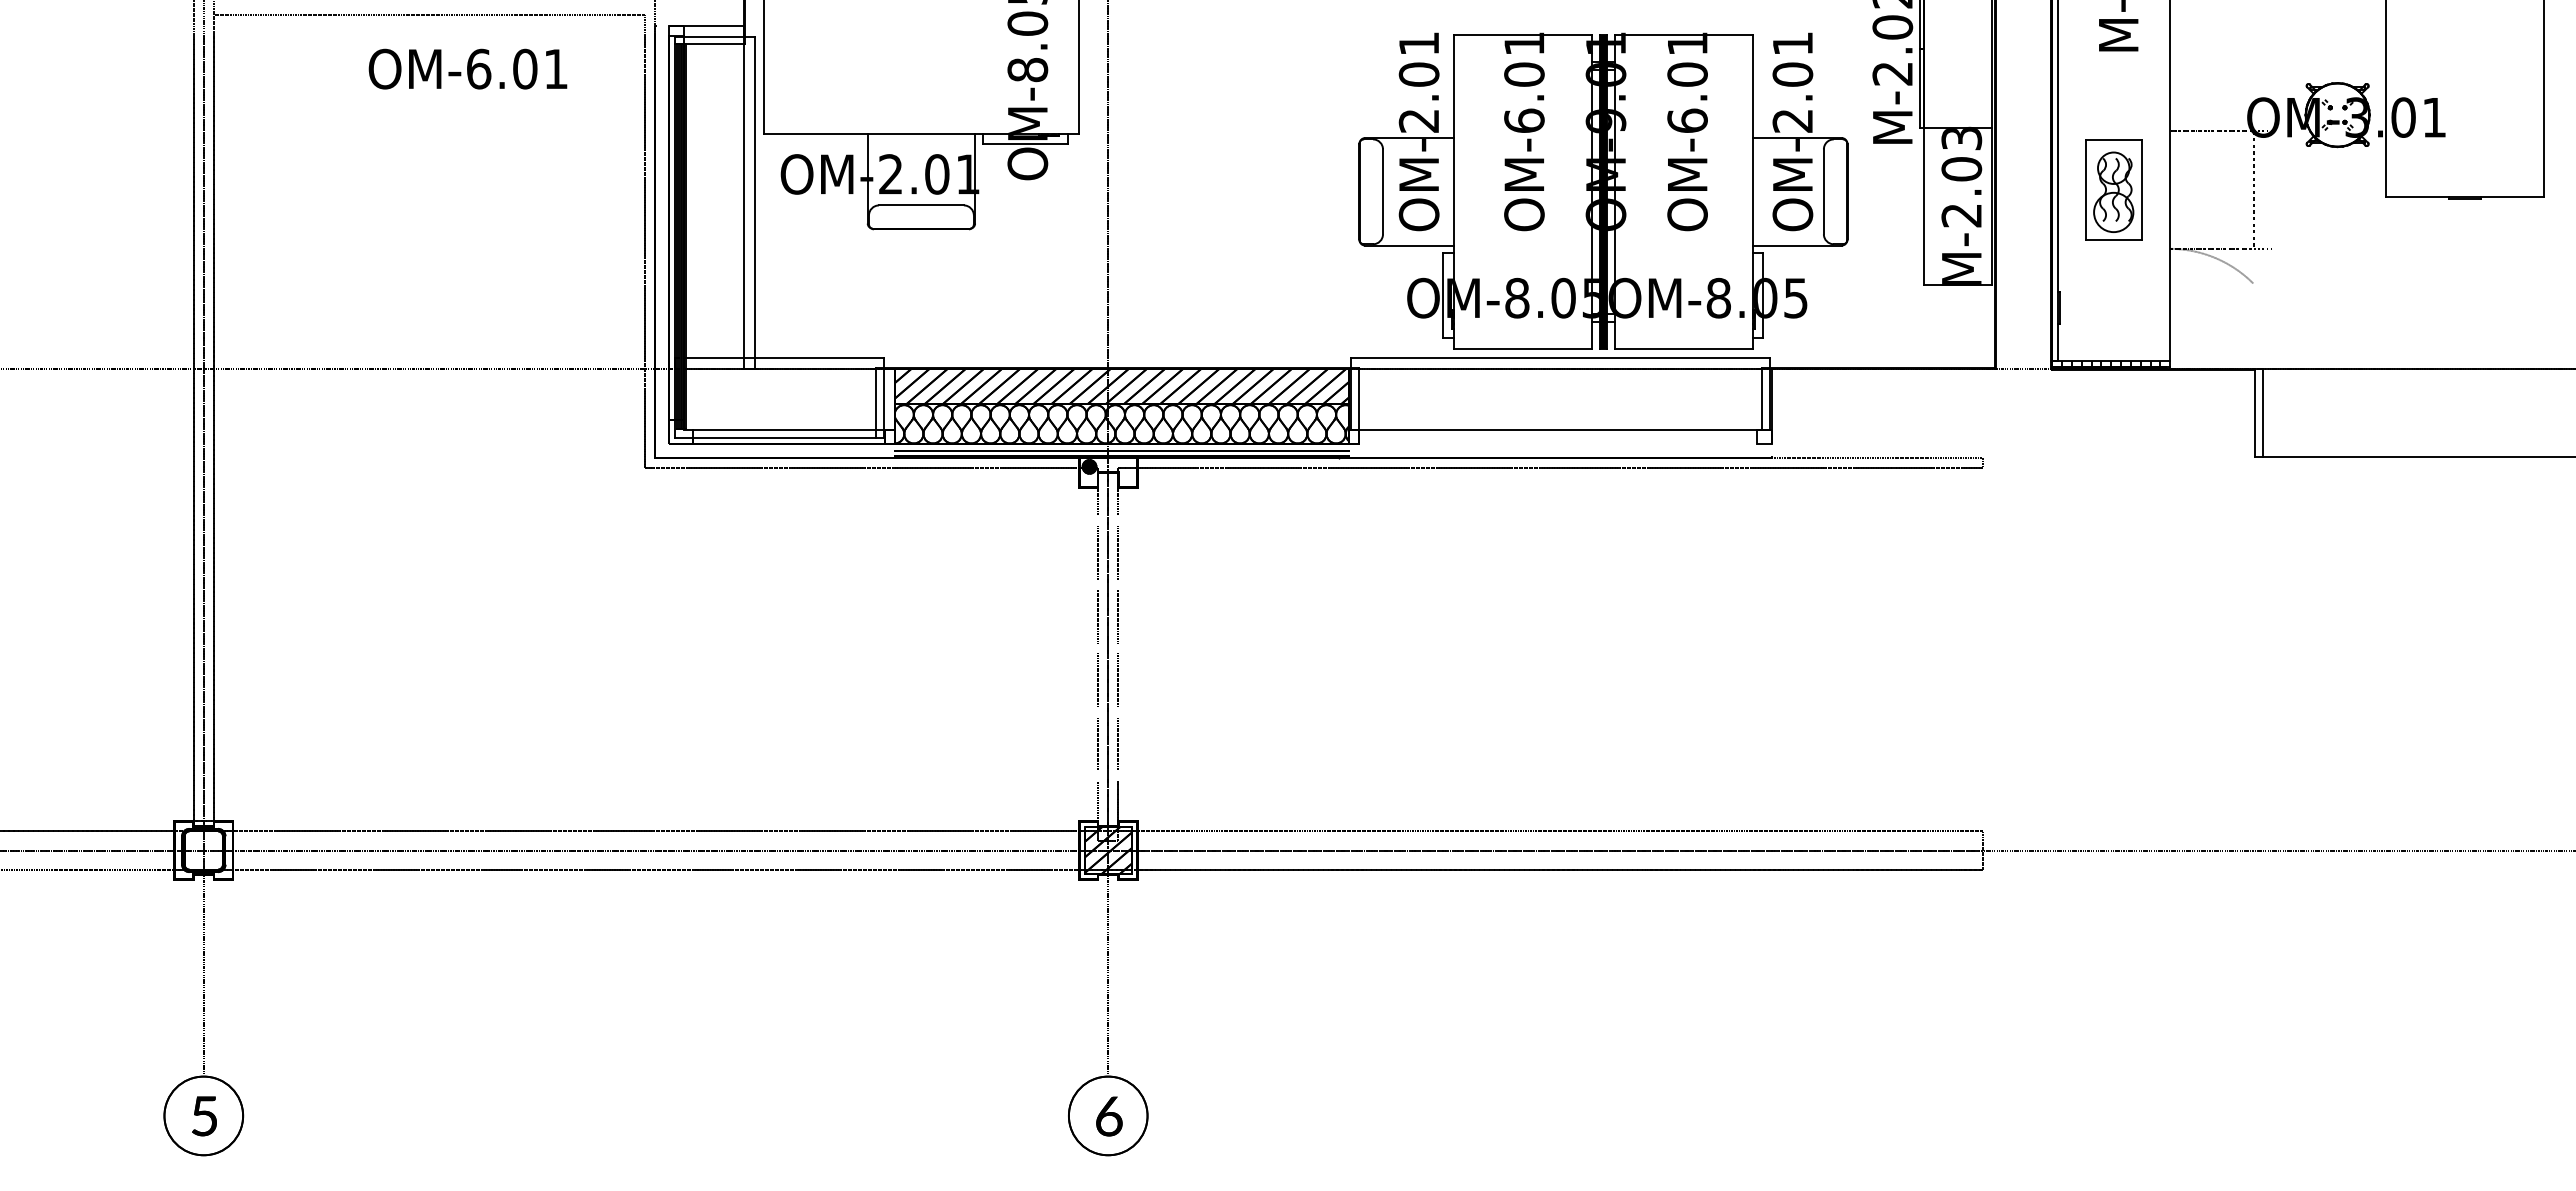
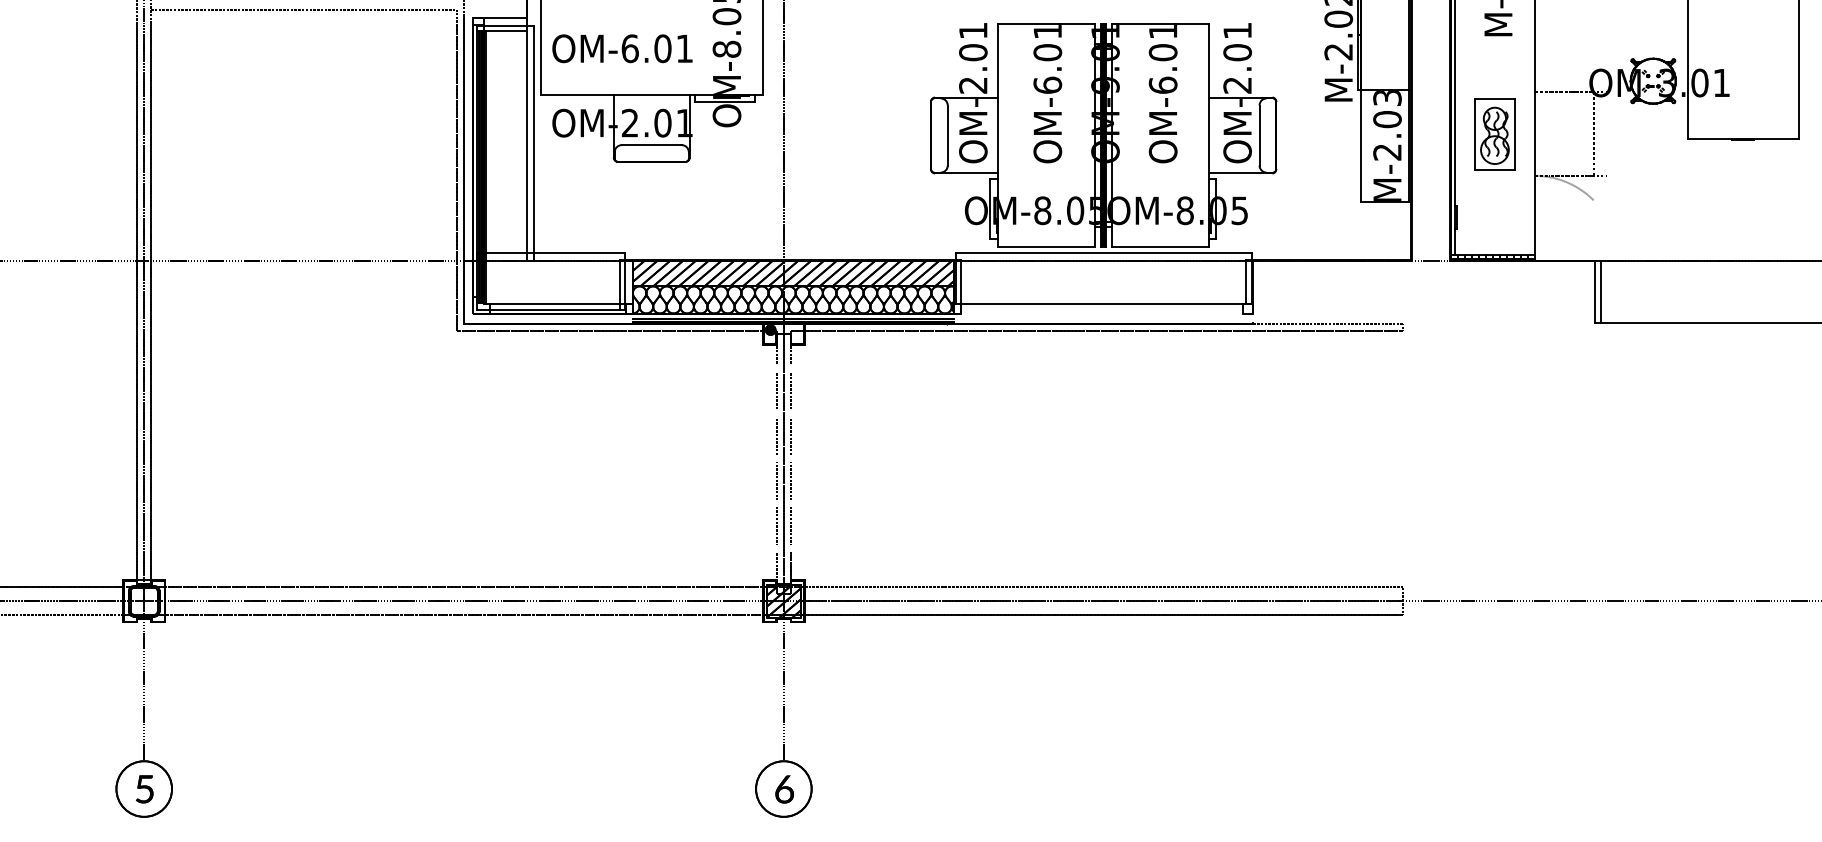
text: (467, 68) -> (622, 48), moved
part: (1603, 190) -> (1103, 134), moved

